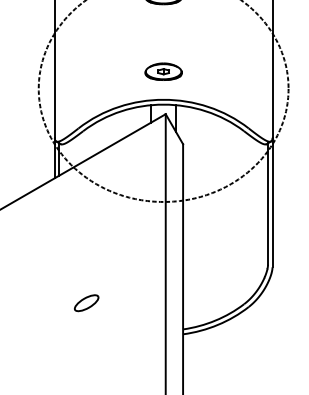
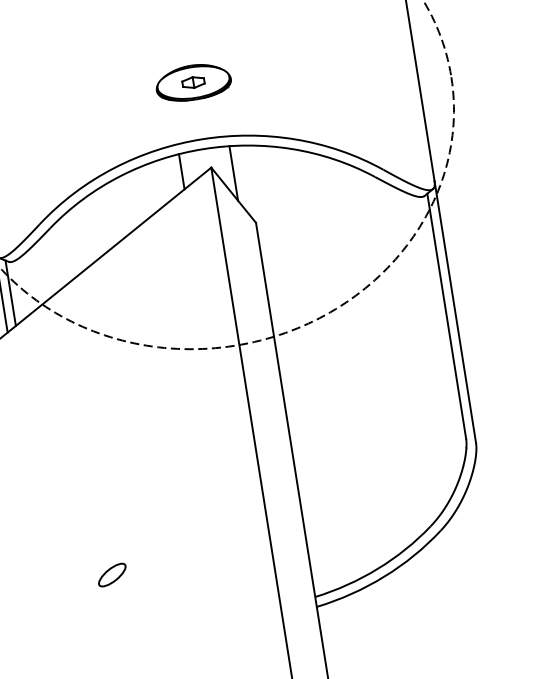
part: (86, 303) -> (111, 575), size x0.6

